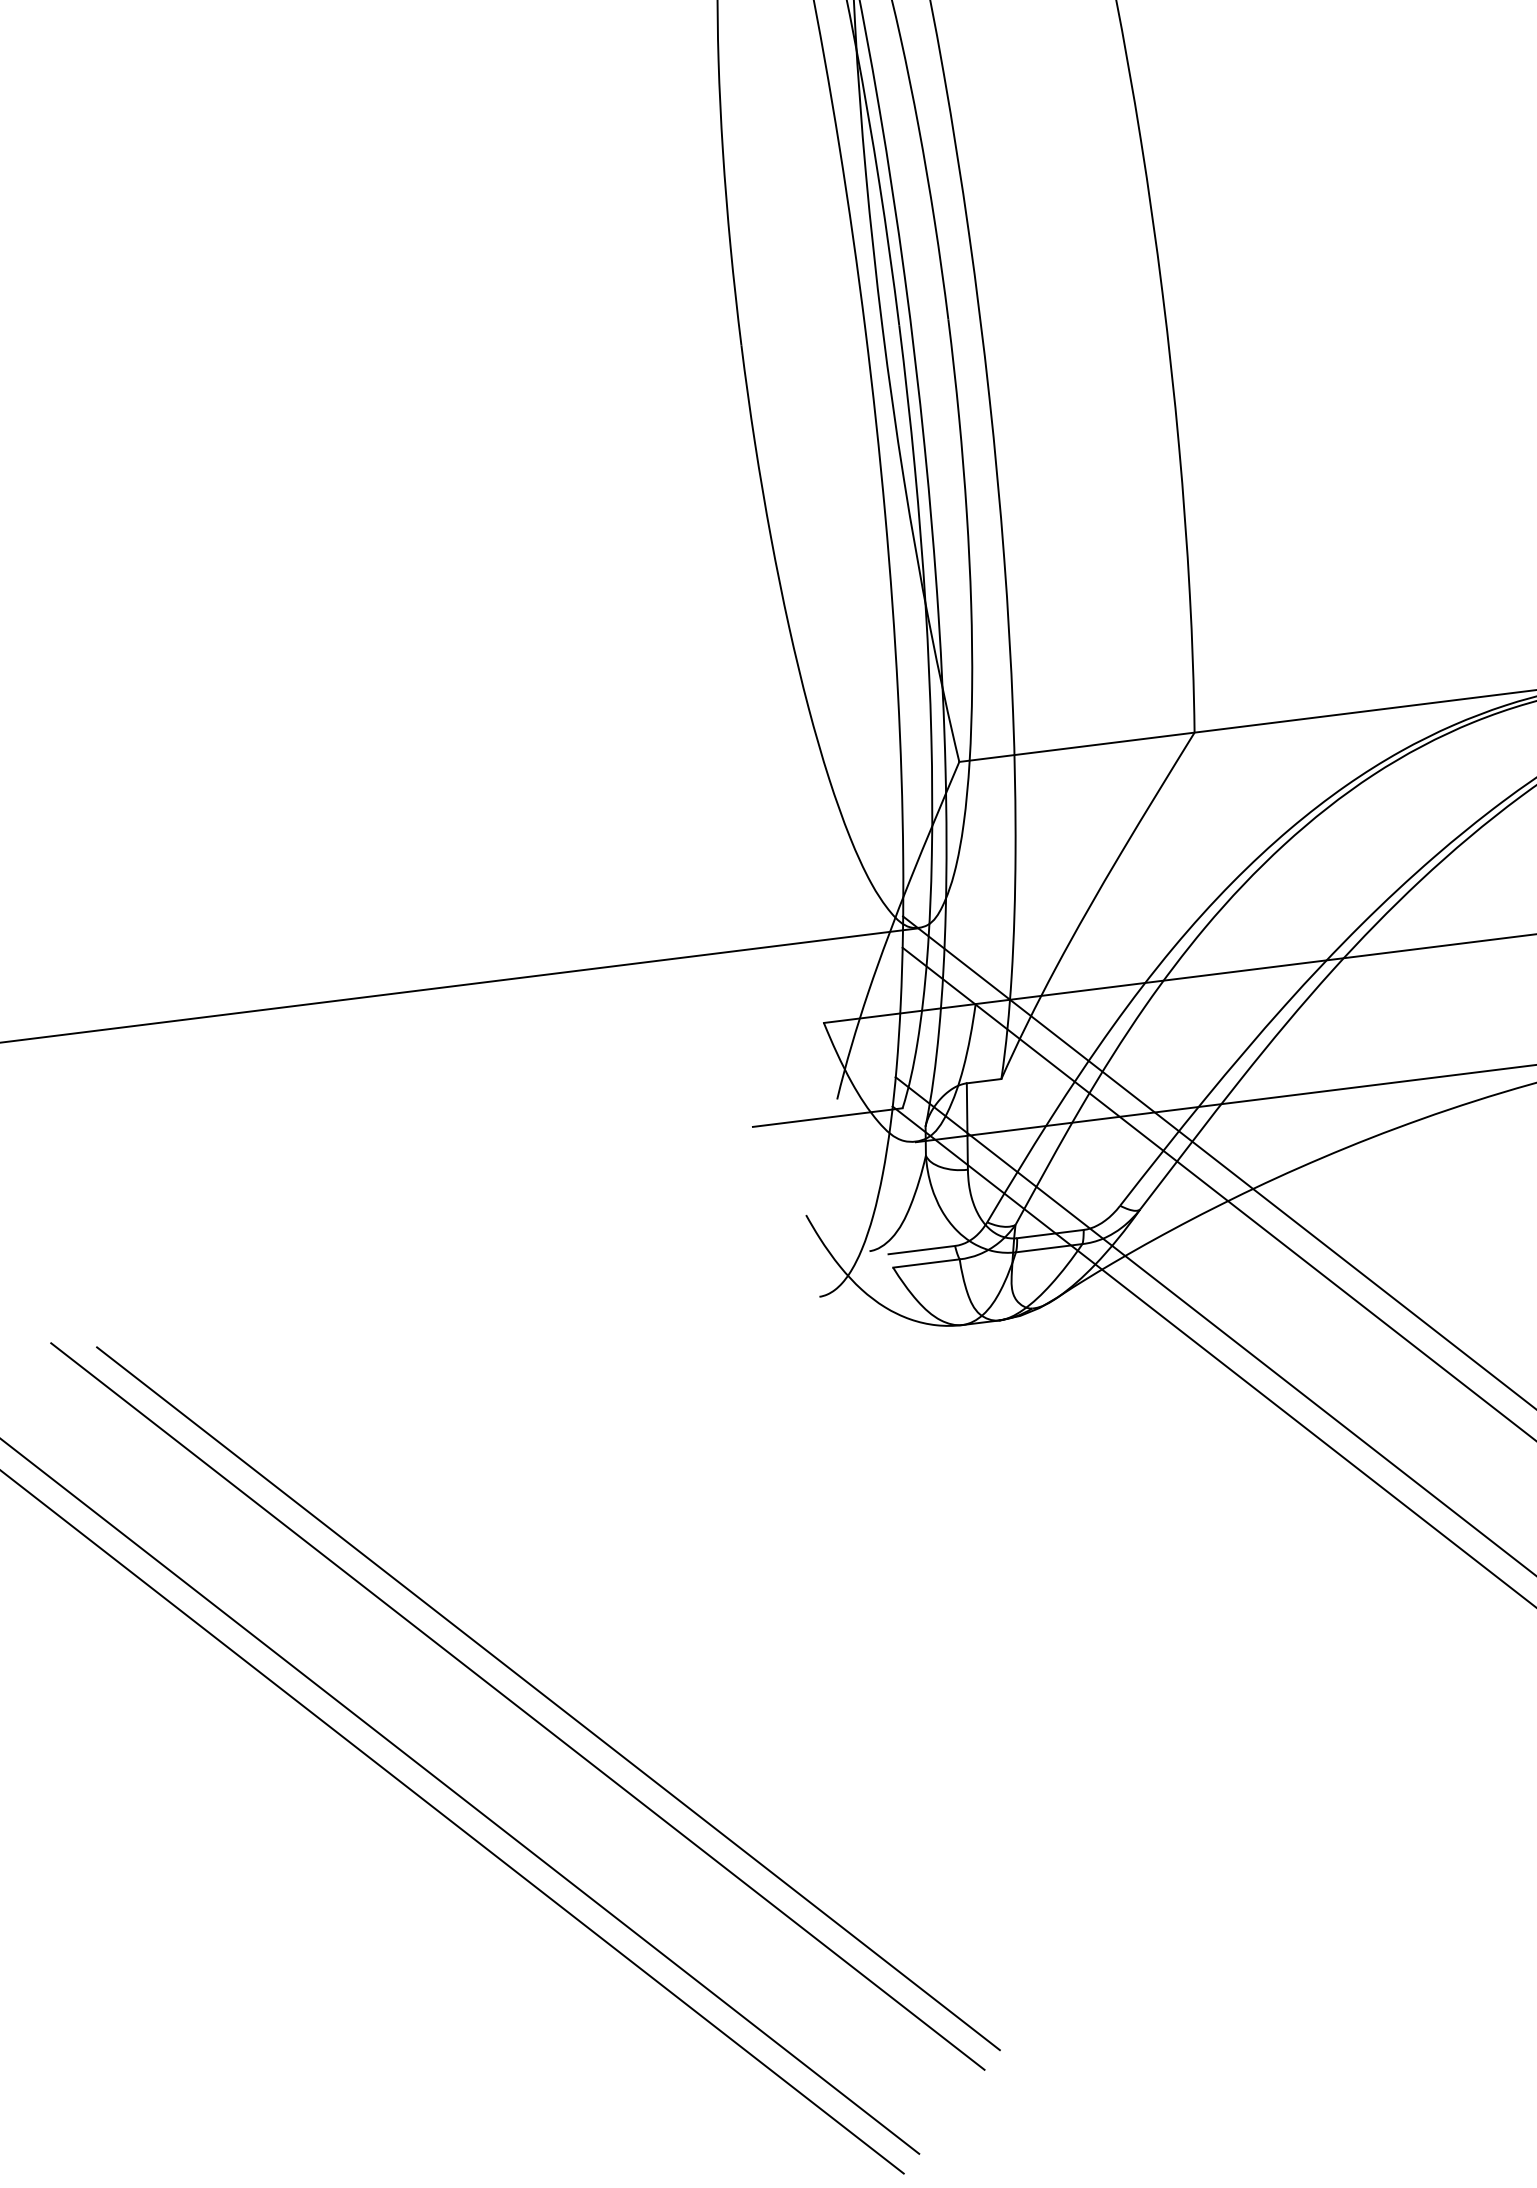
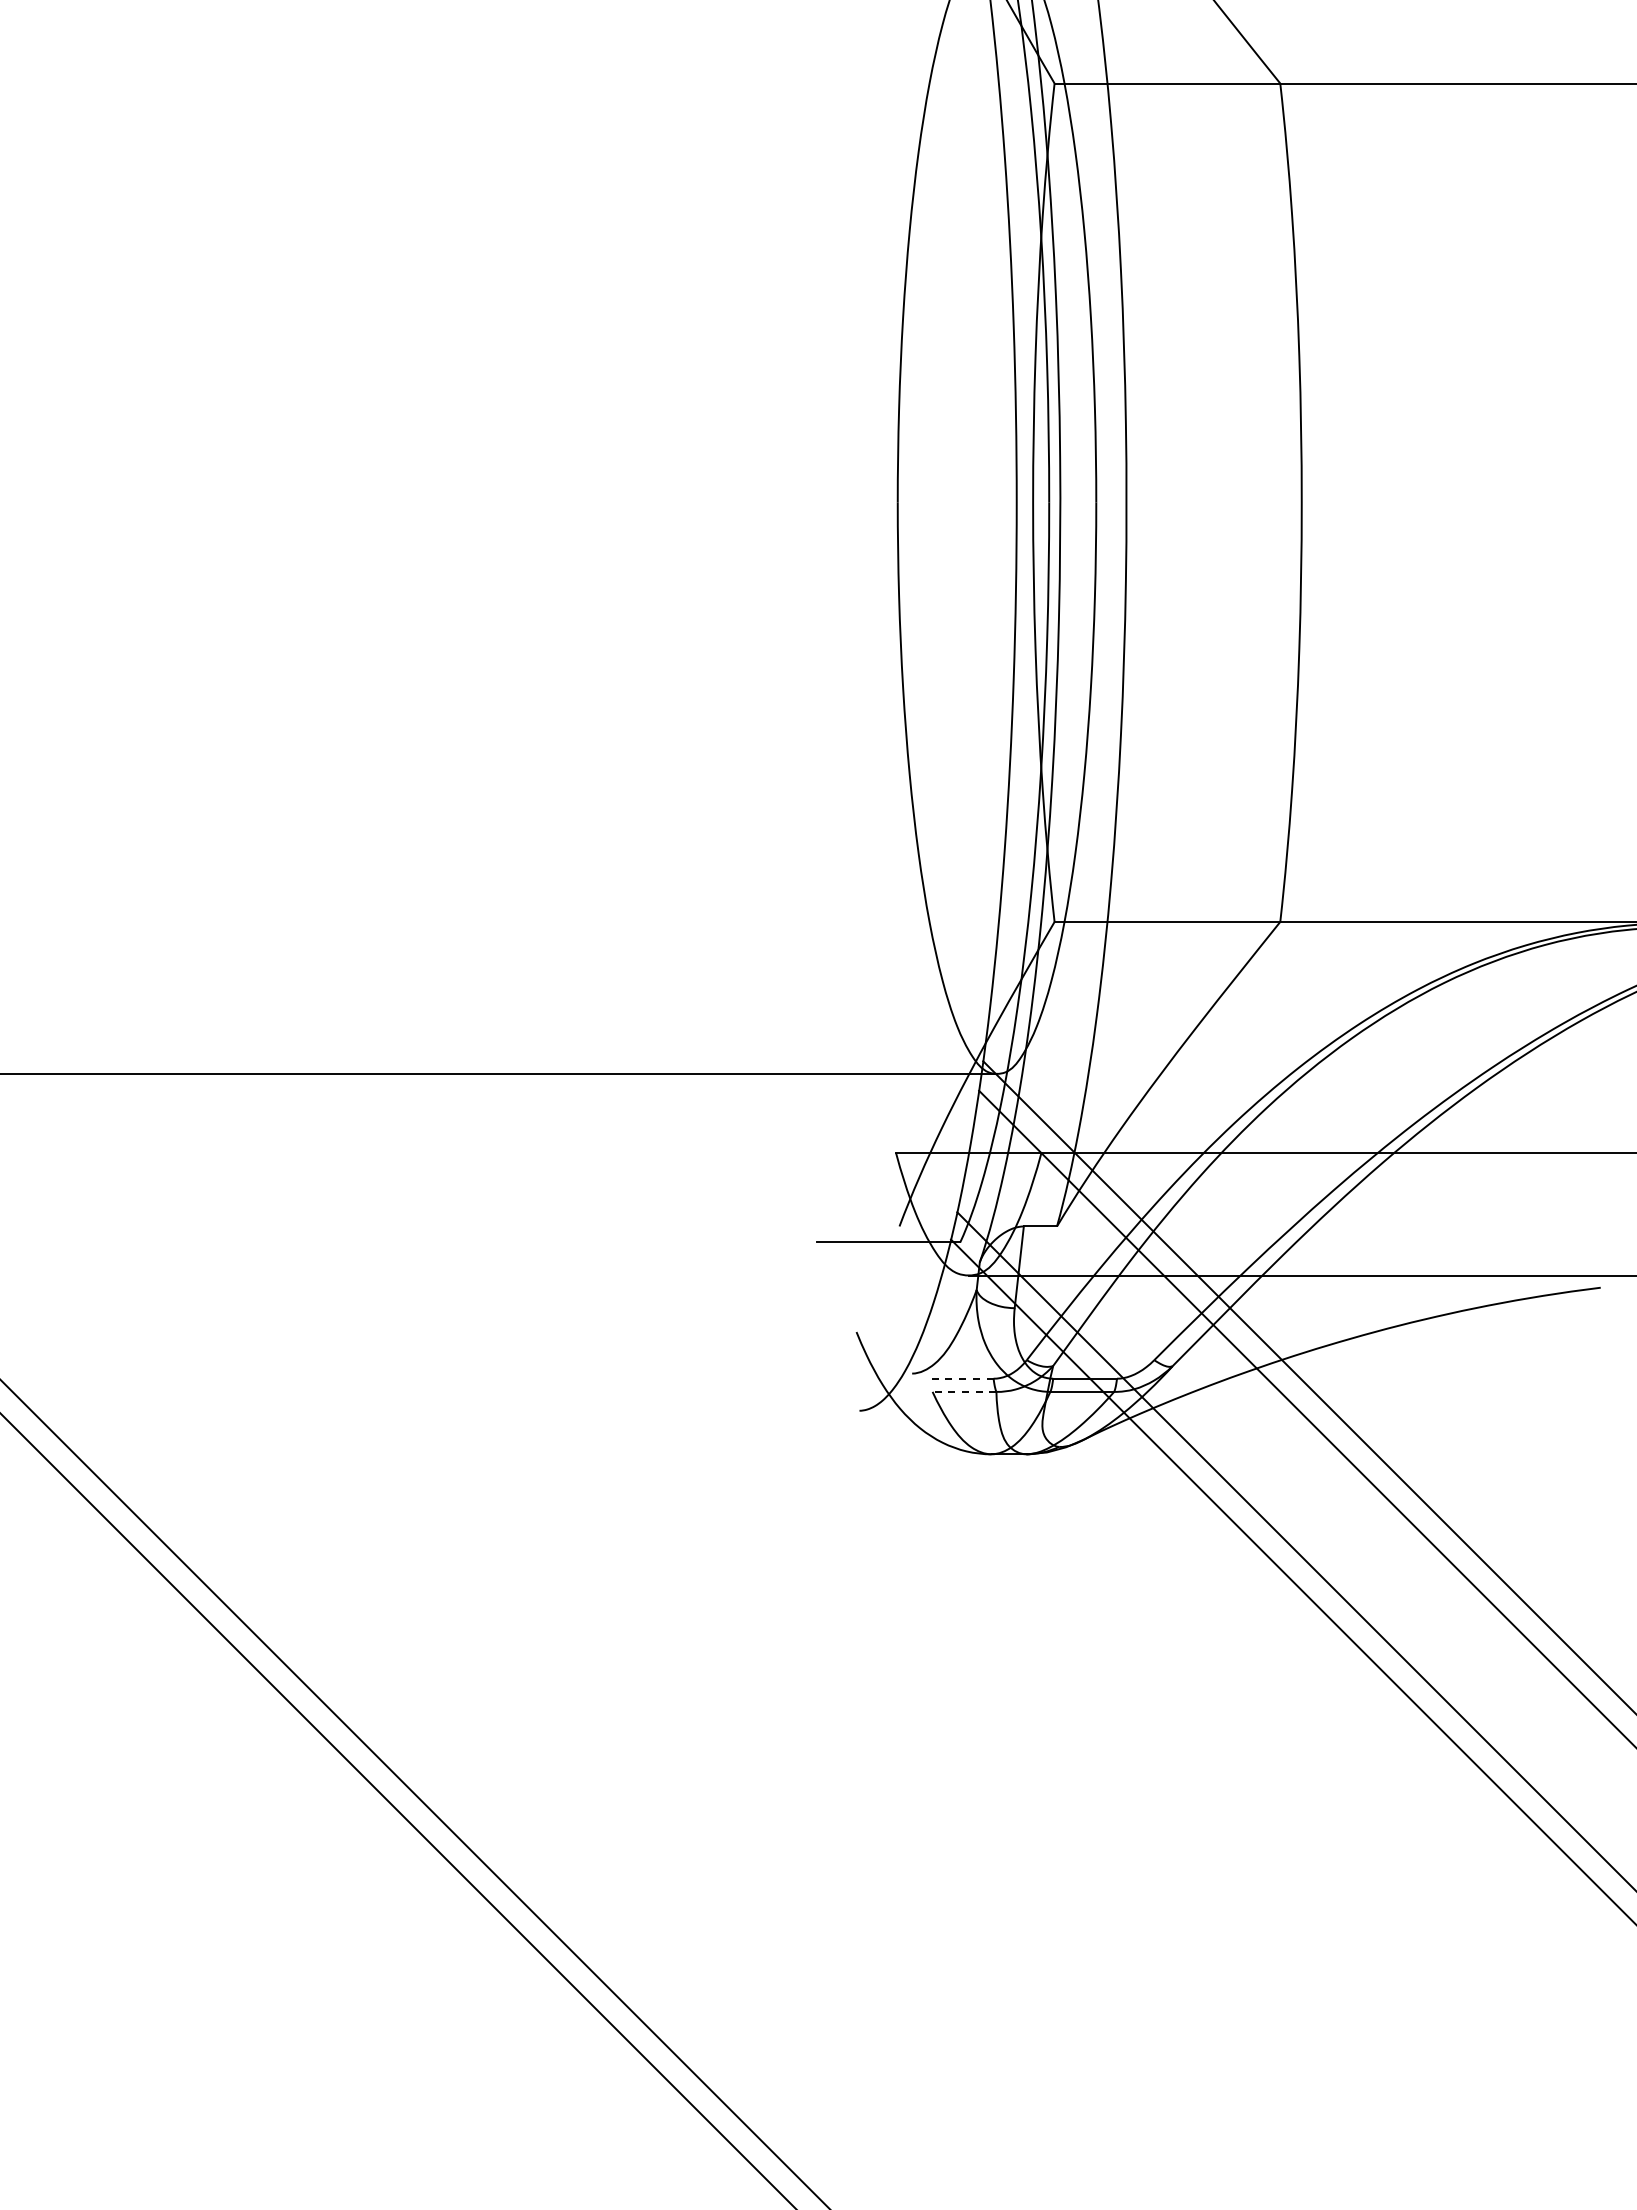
line: (921, 1249) -> (961, 1378), solid -> dashed
line: (926, 1263) -> (964, 1391), solid -> dashed
line: (548, 1698) -> (556, 1758), removed
line: (518, 1706) -> (526, 1762), removed

